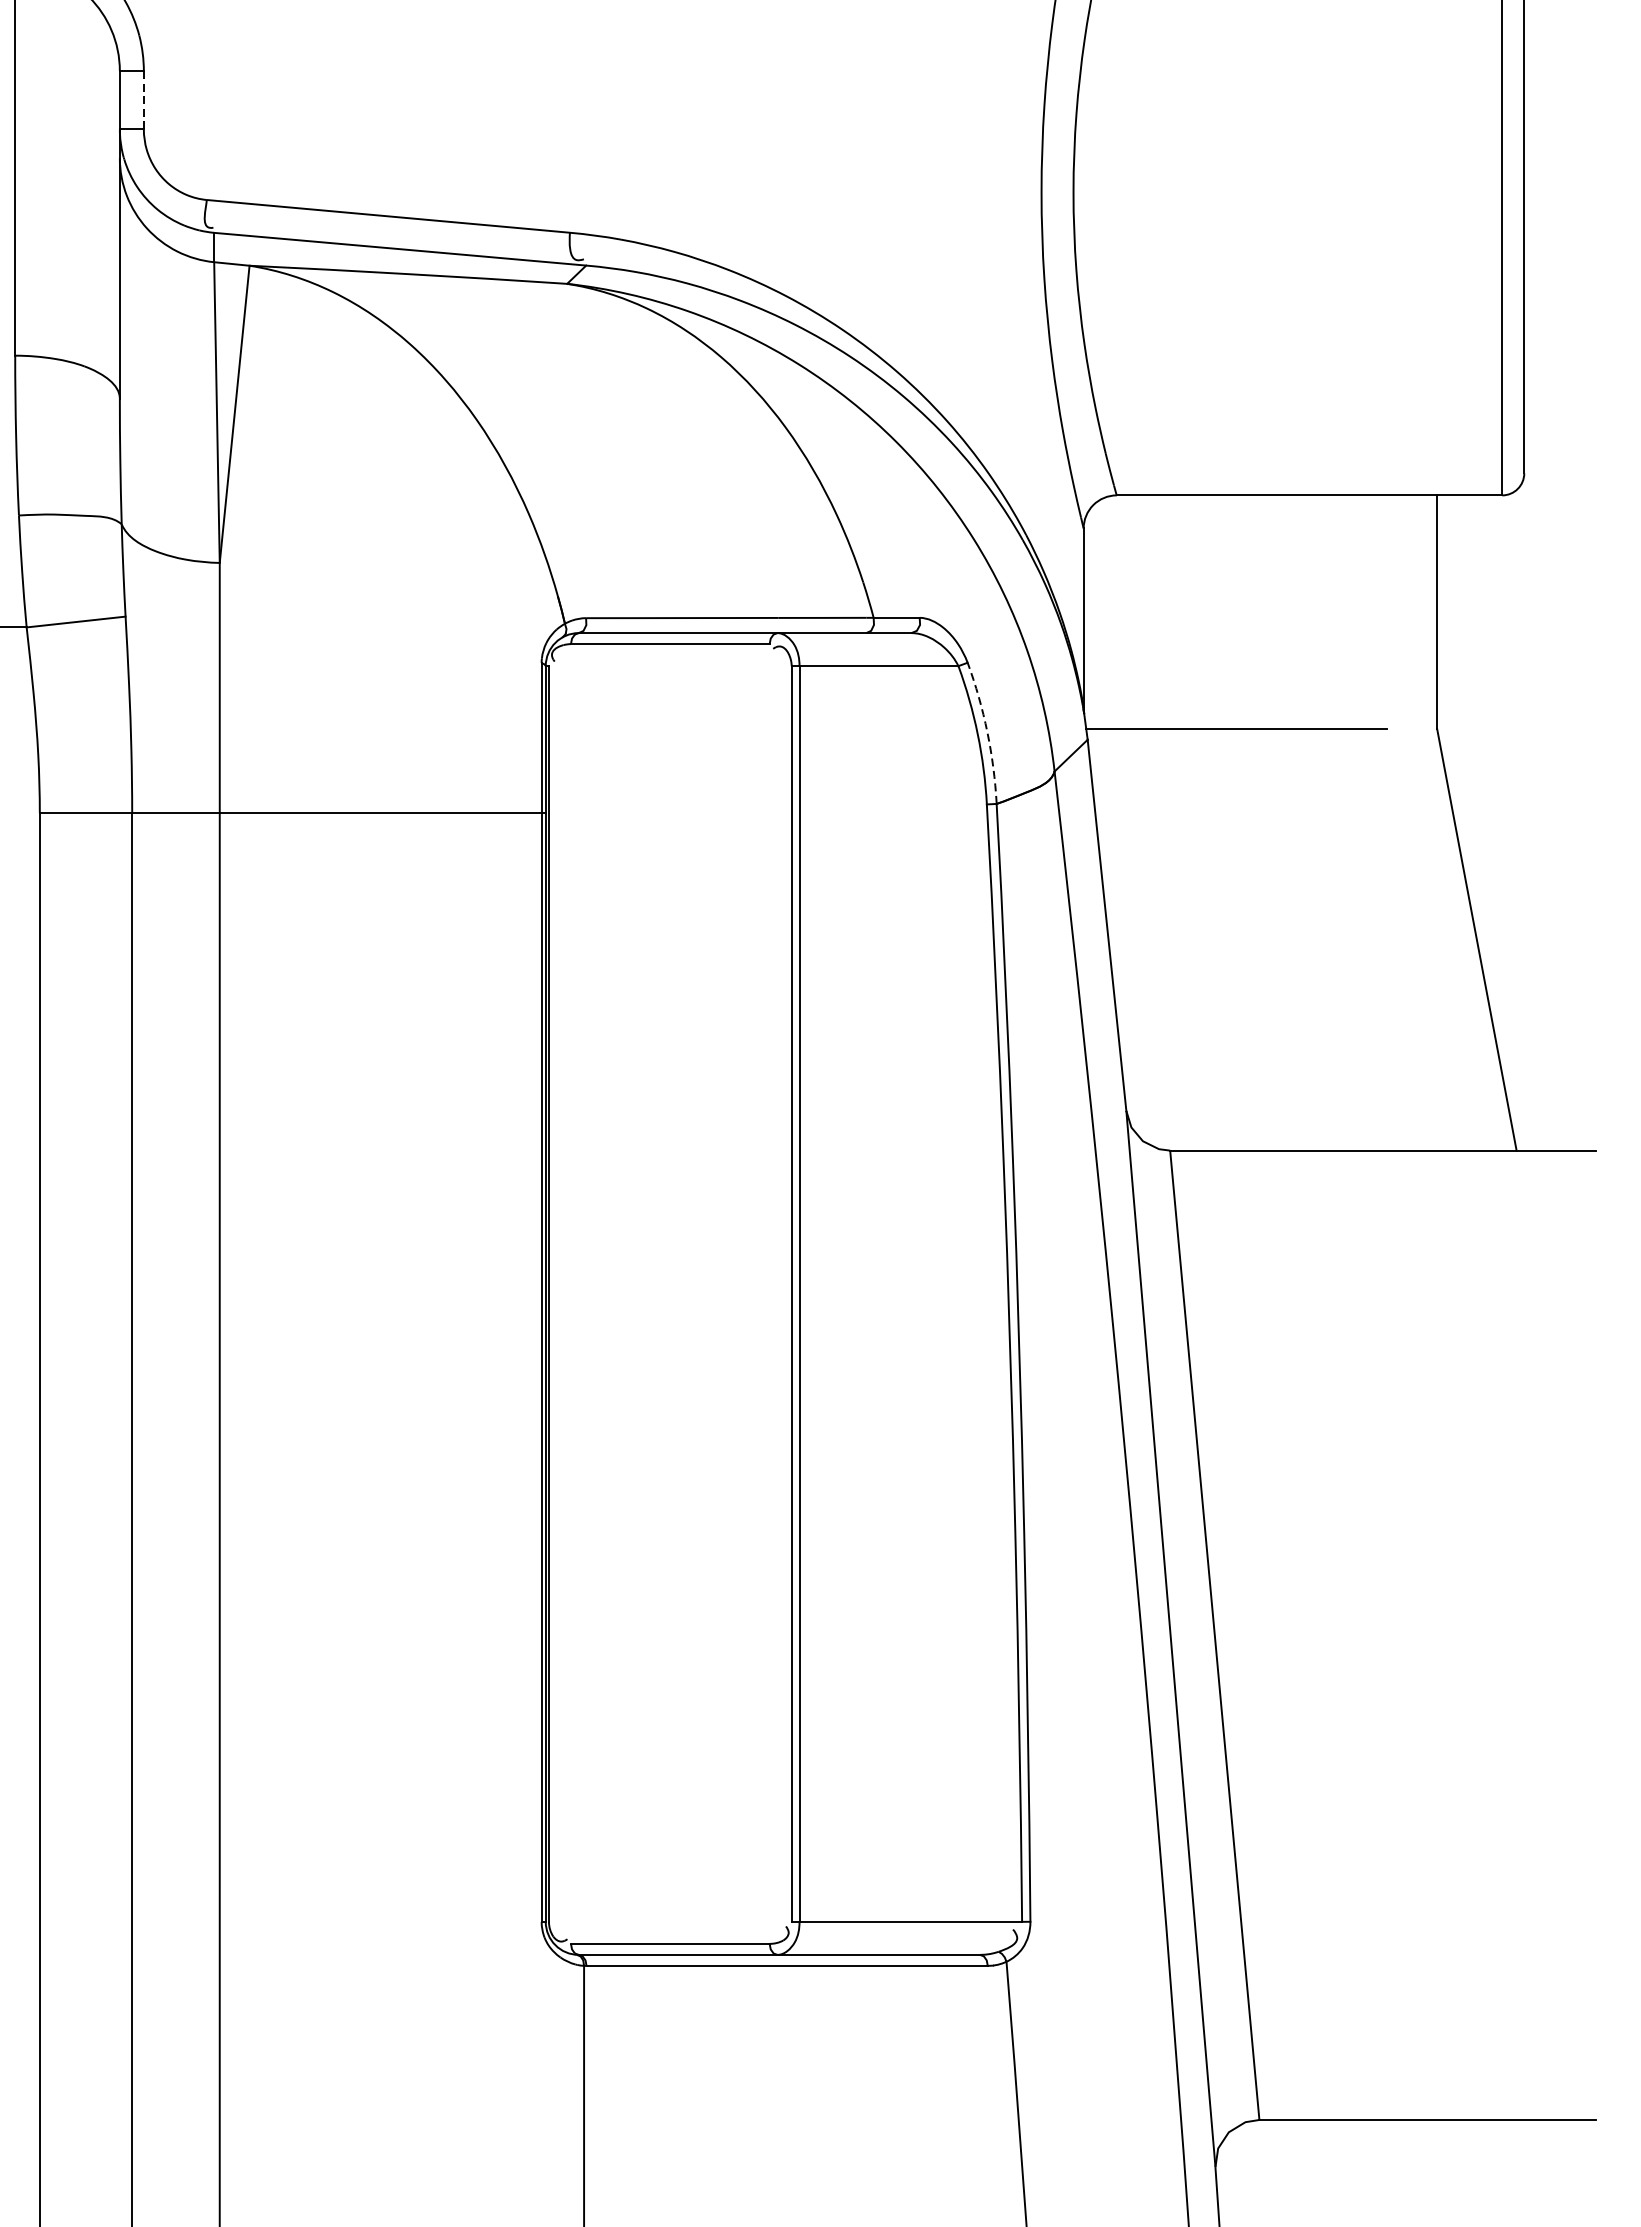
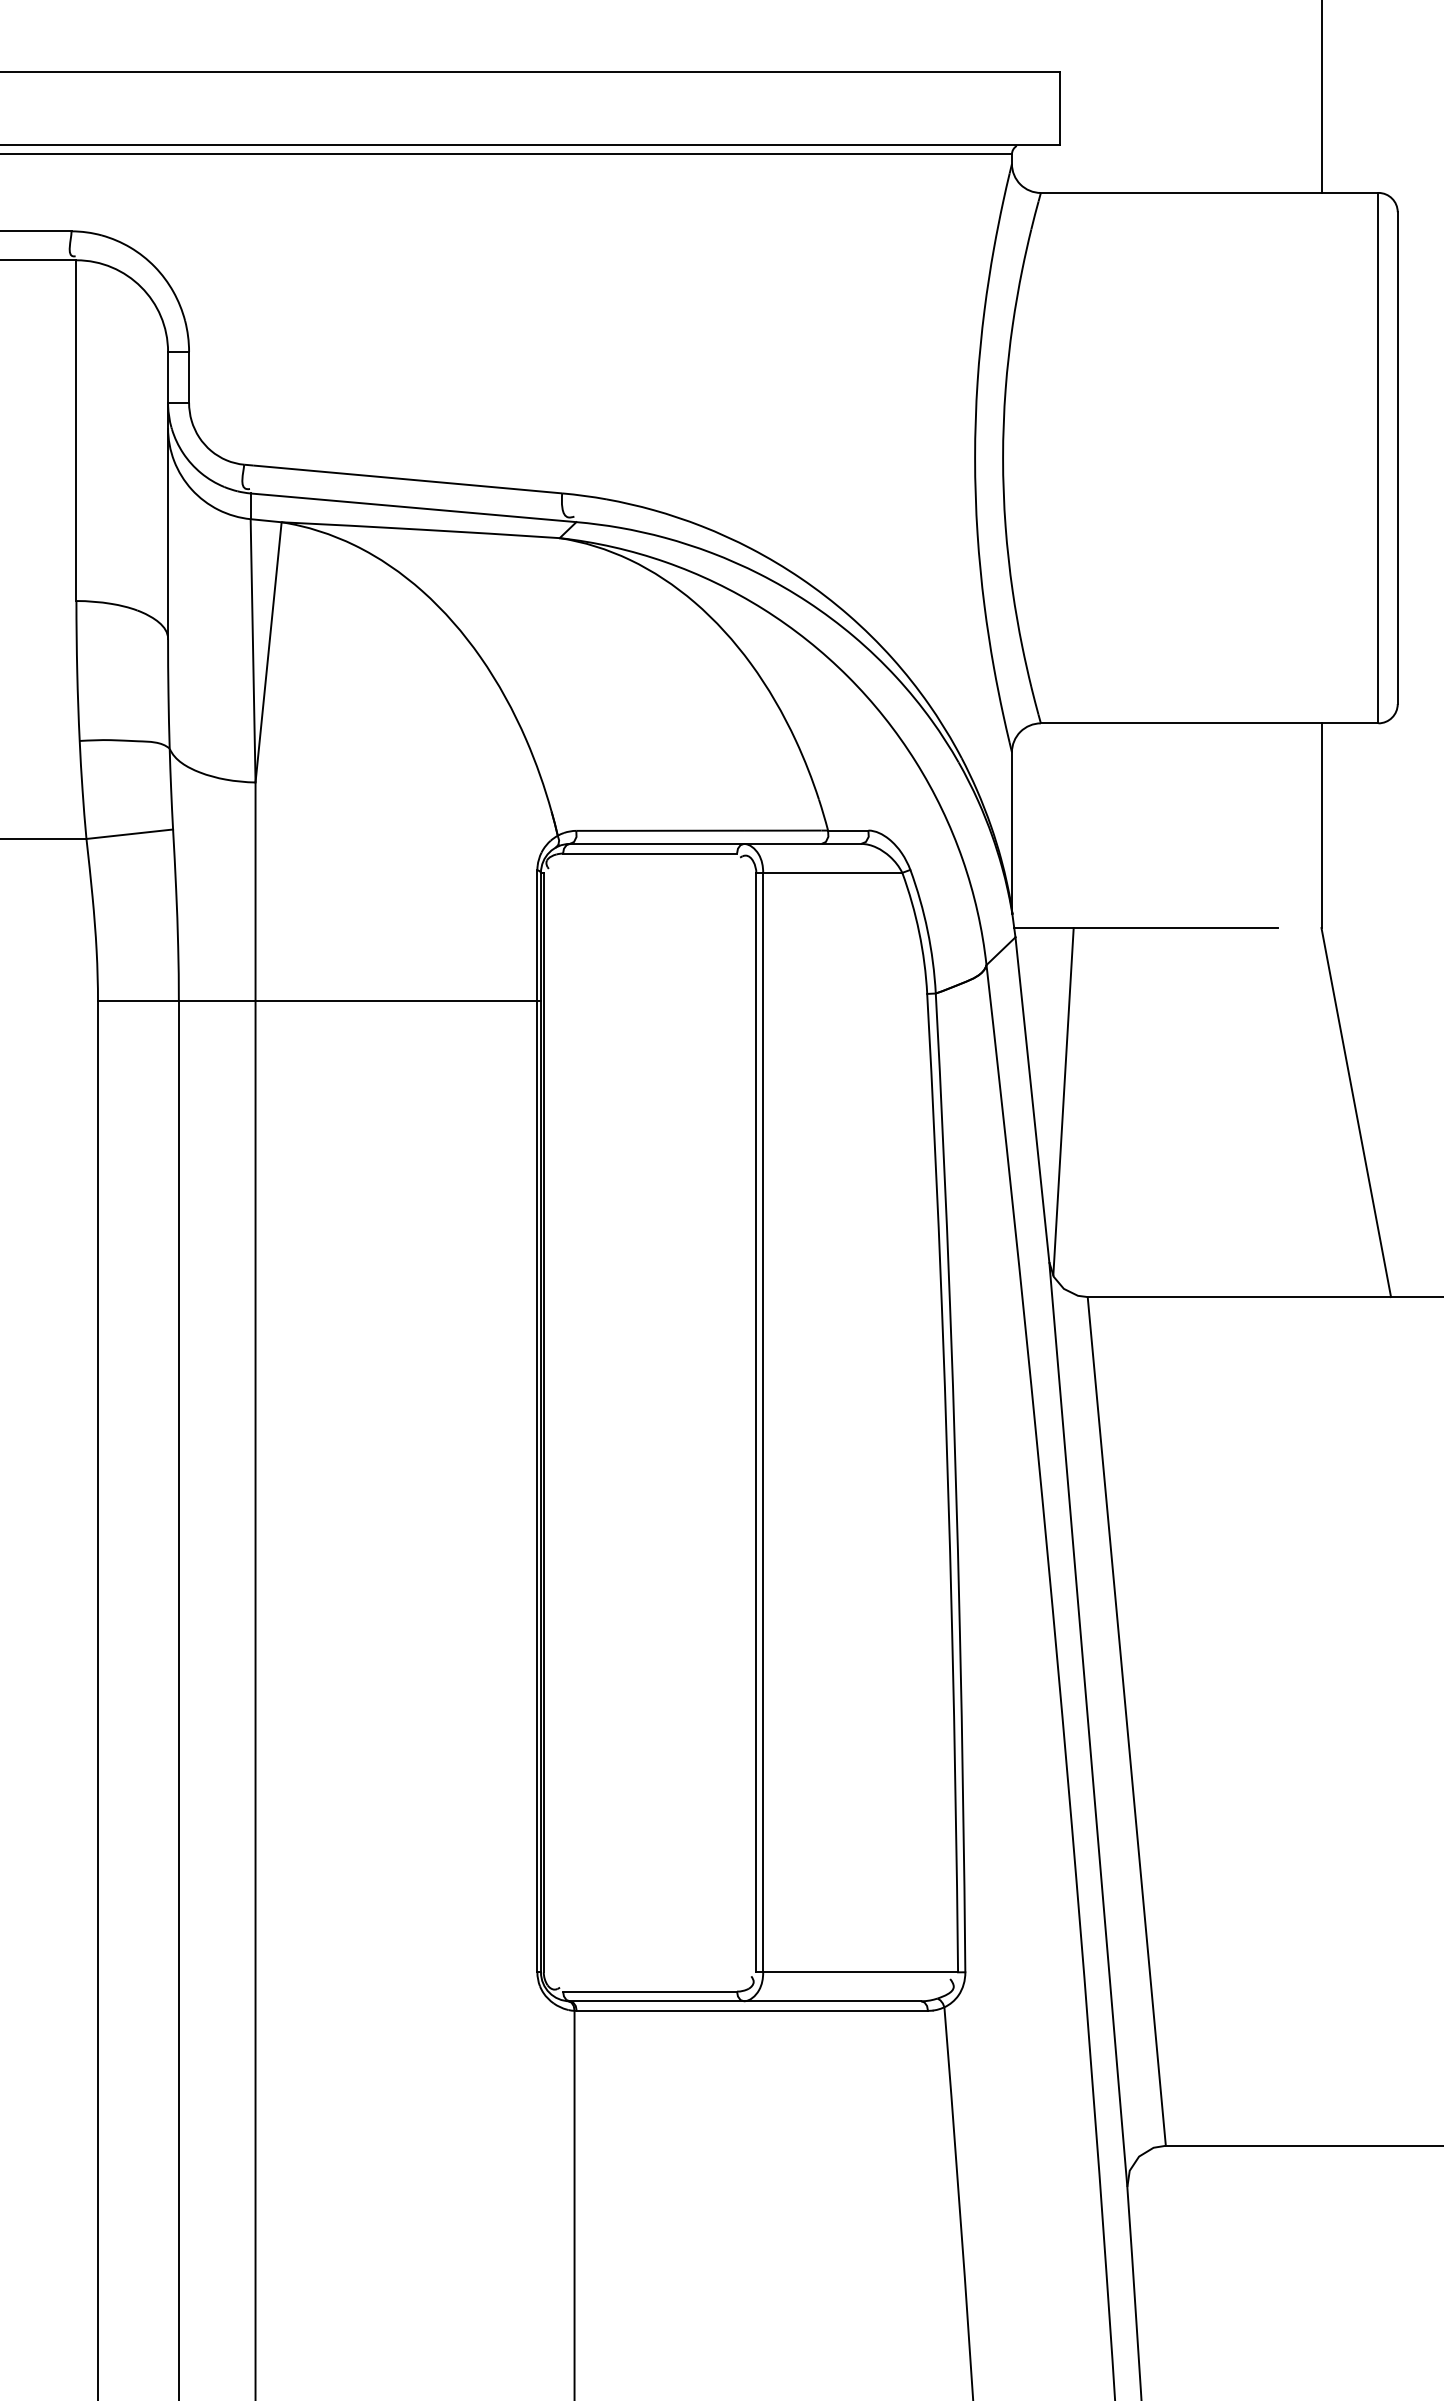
line: (144, 99) -> (189, 376), dashed -> solid
arc: (987, 731) -> (927, 930), dashed -> solid
line: (1142, 927) -> (1063, 1101), added

